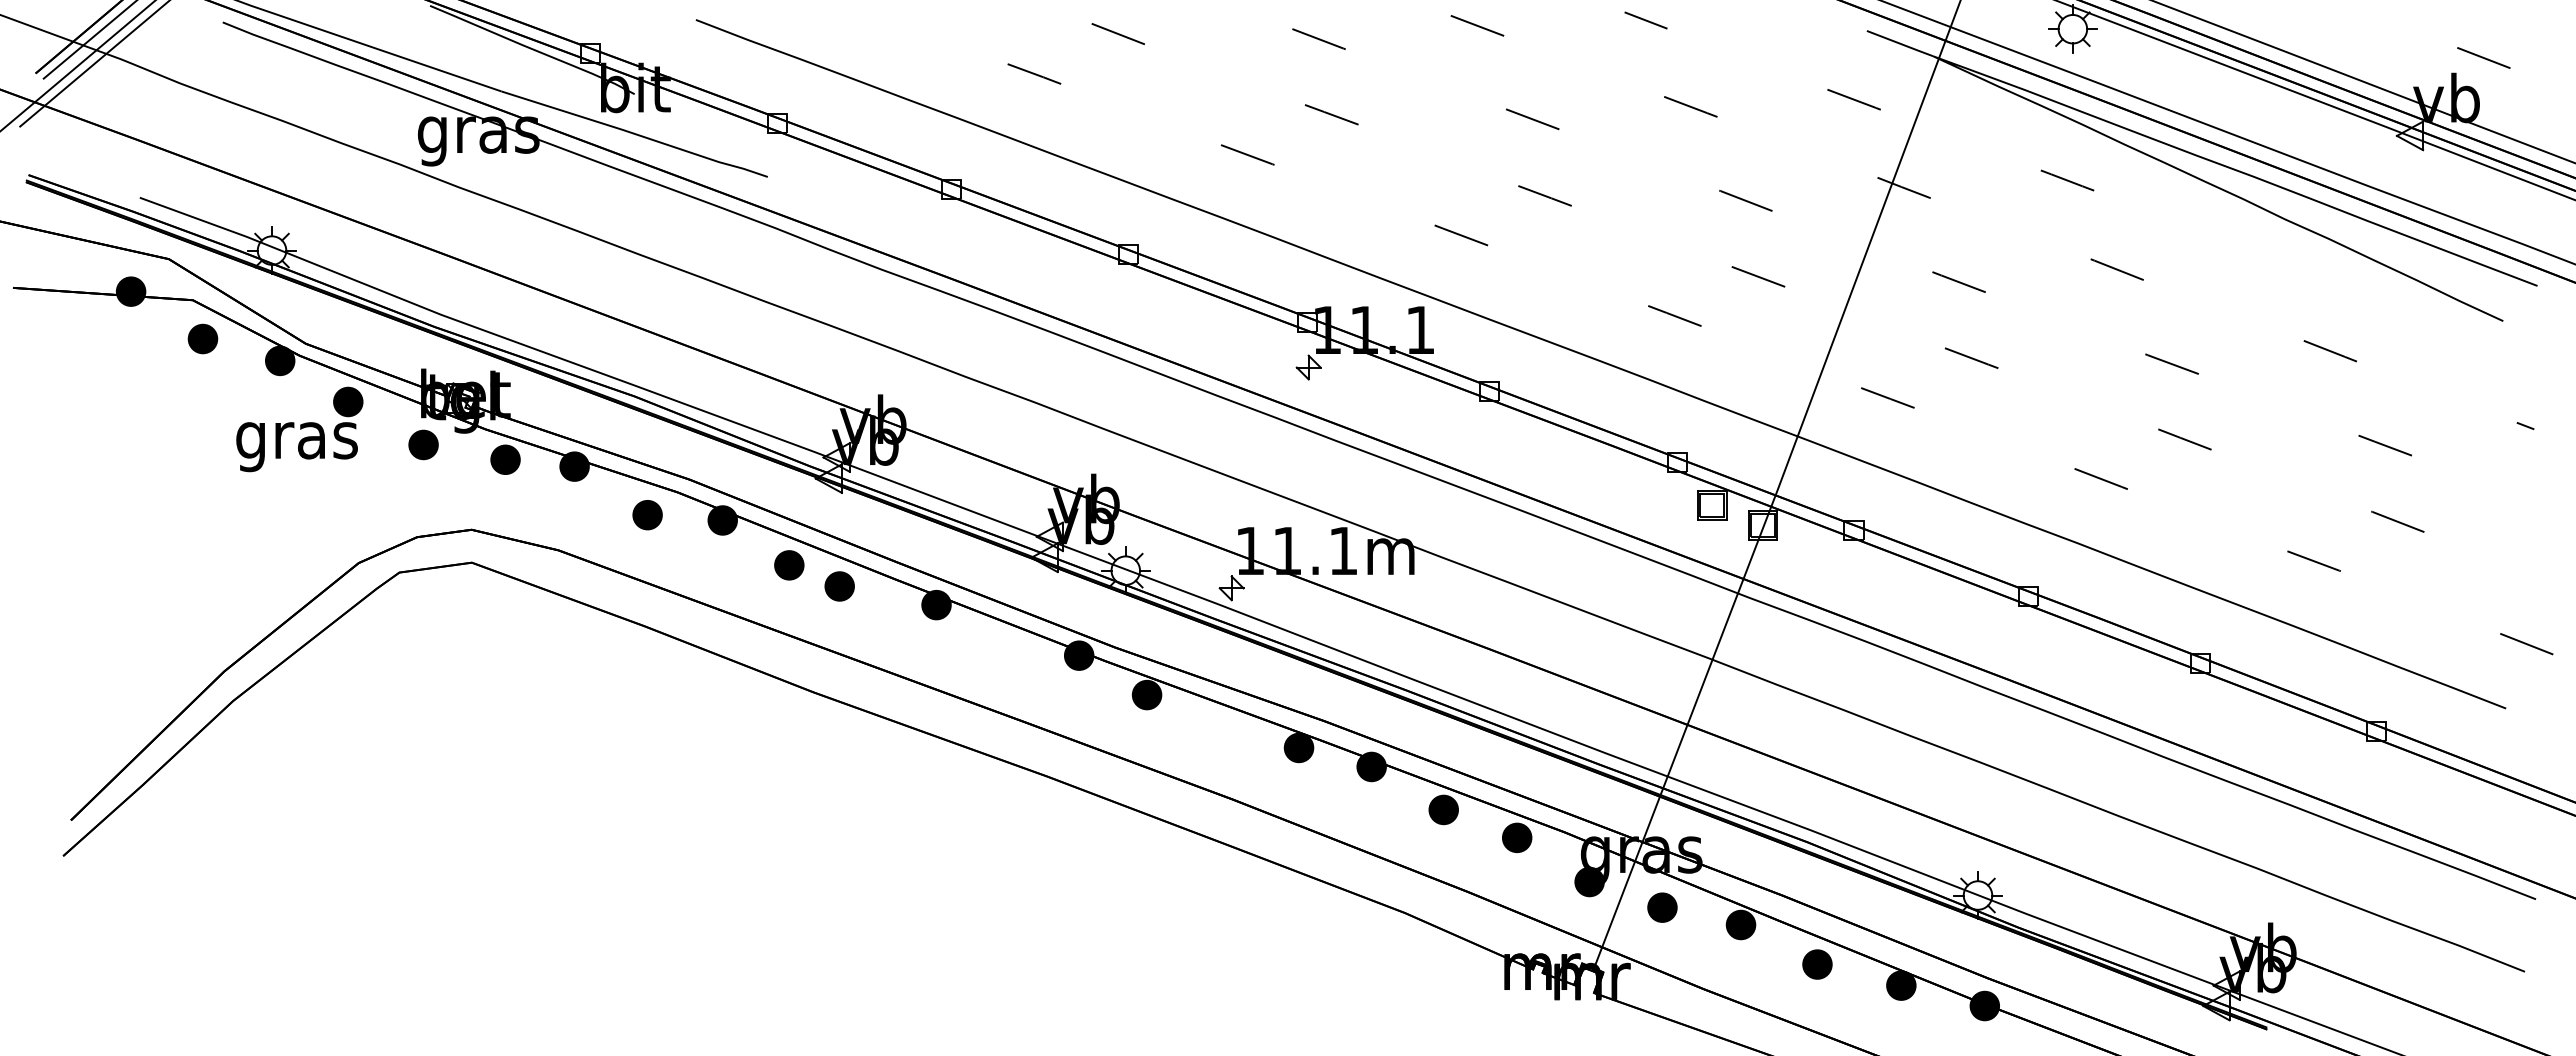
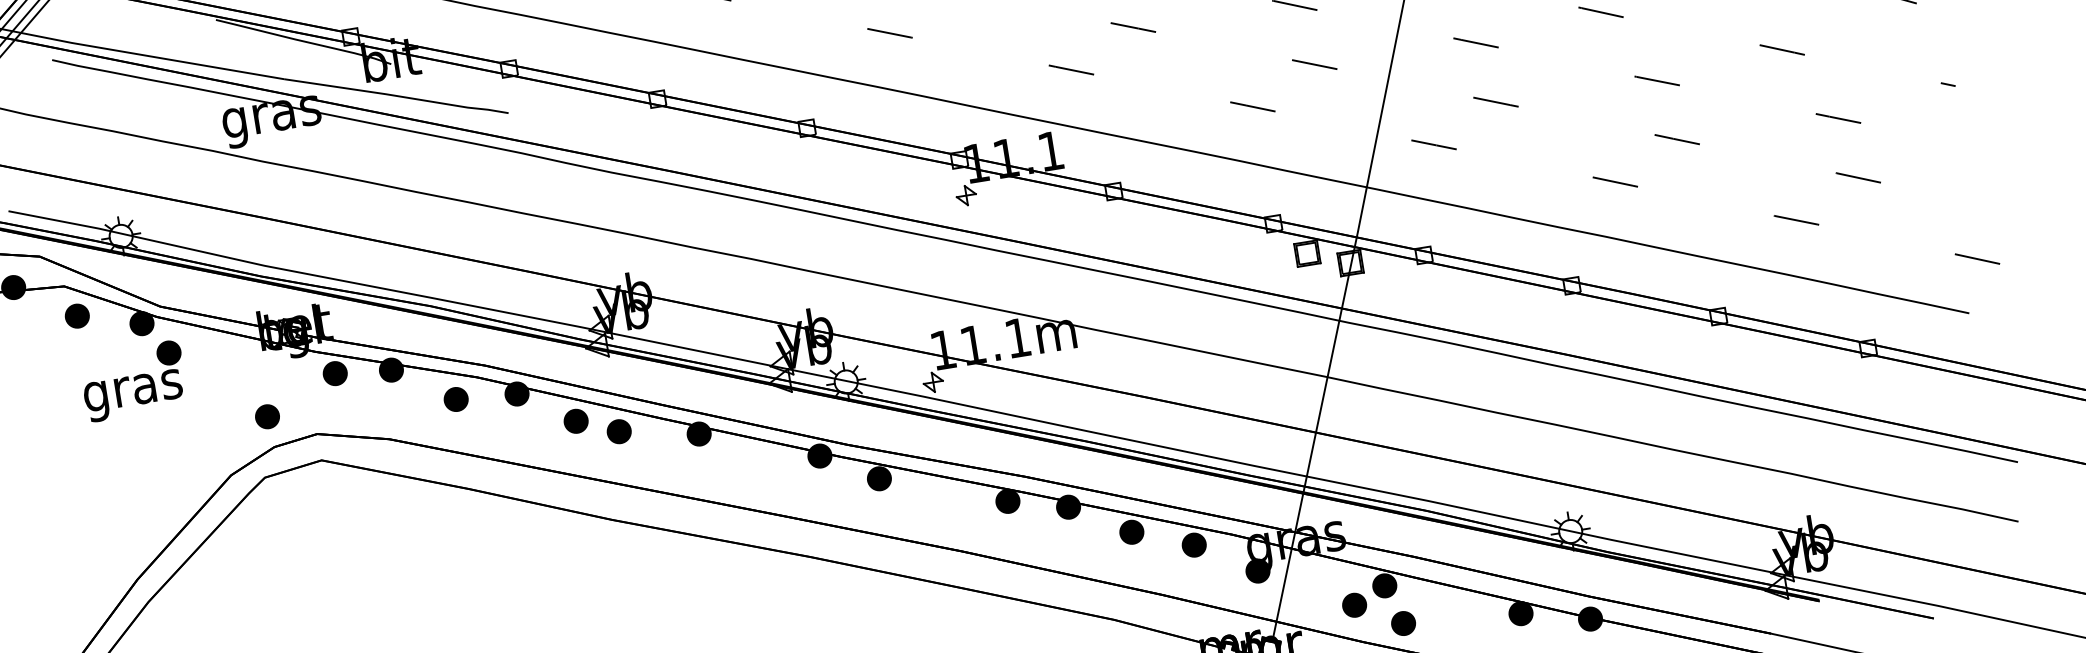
part: (299, 429) -> (133, 381), moved
part: (423, 444) -> (267, 416), moved
part: (1662, 907) -> (1354, 605), moved
part: (1817, 964) -> (1403, 623), moved

